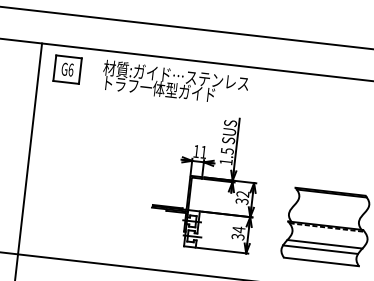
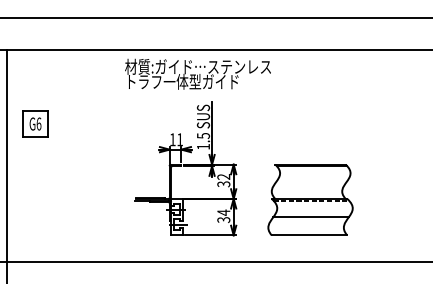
part: (67, 69) -> (35, 123), moved
text: (174, 82) -> (197, 73), moved
line: (319, 249) -> (306, 223), removed

